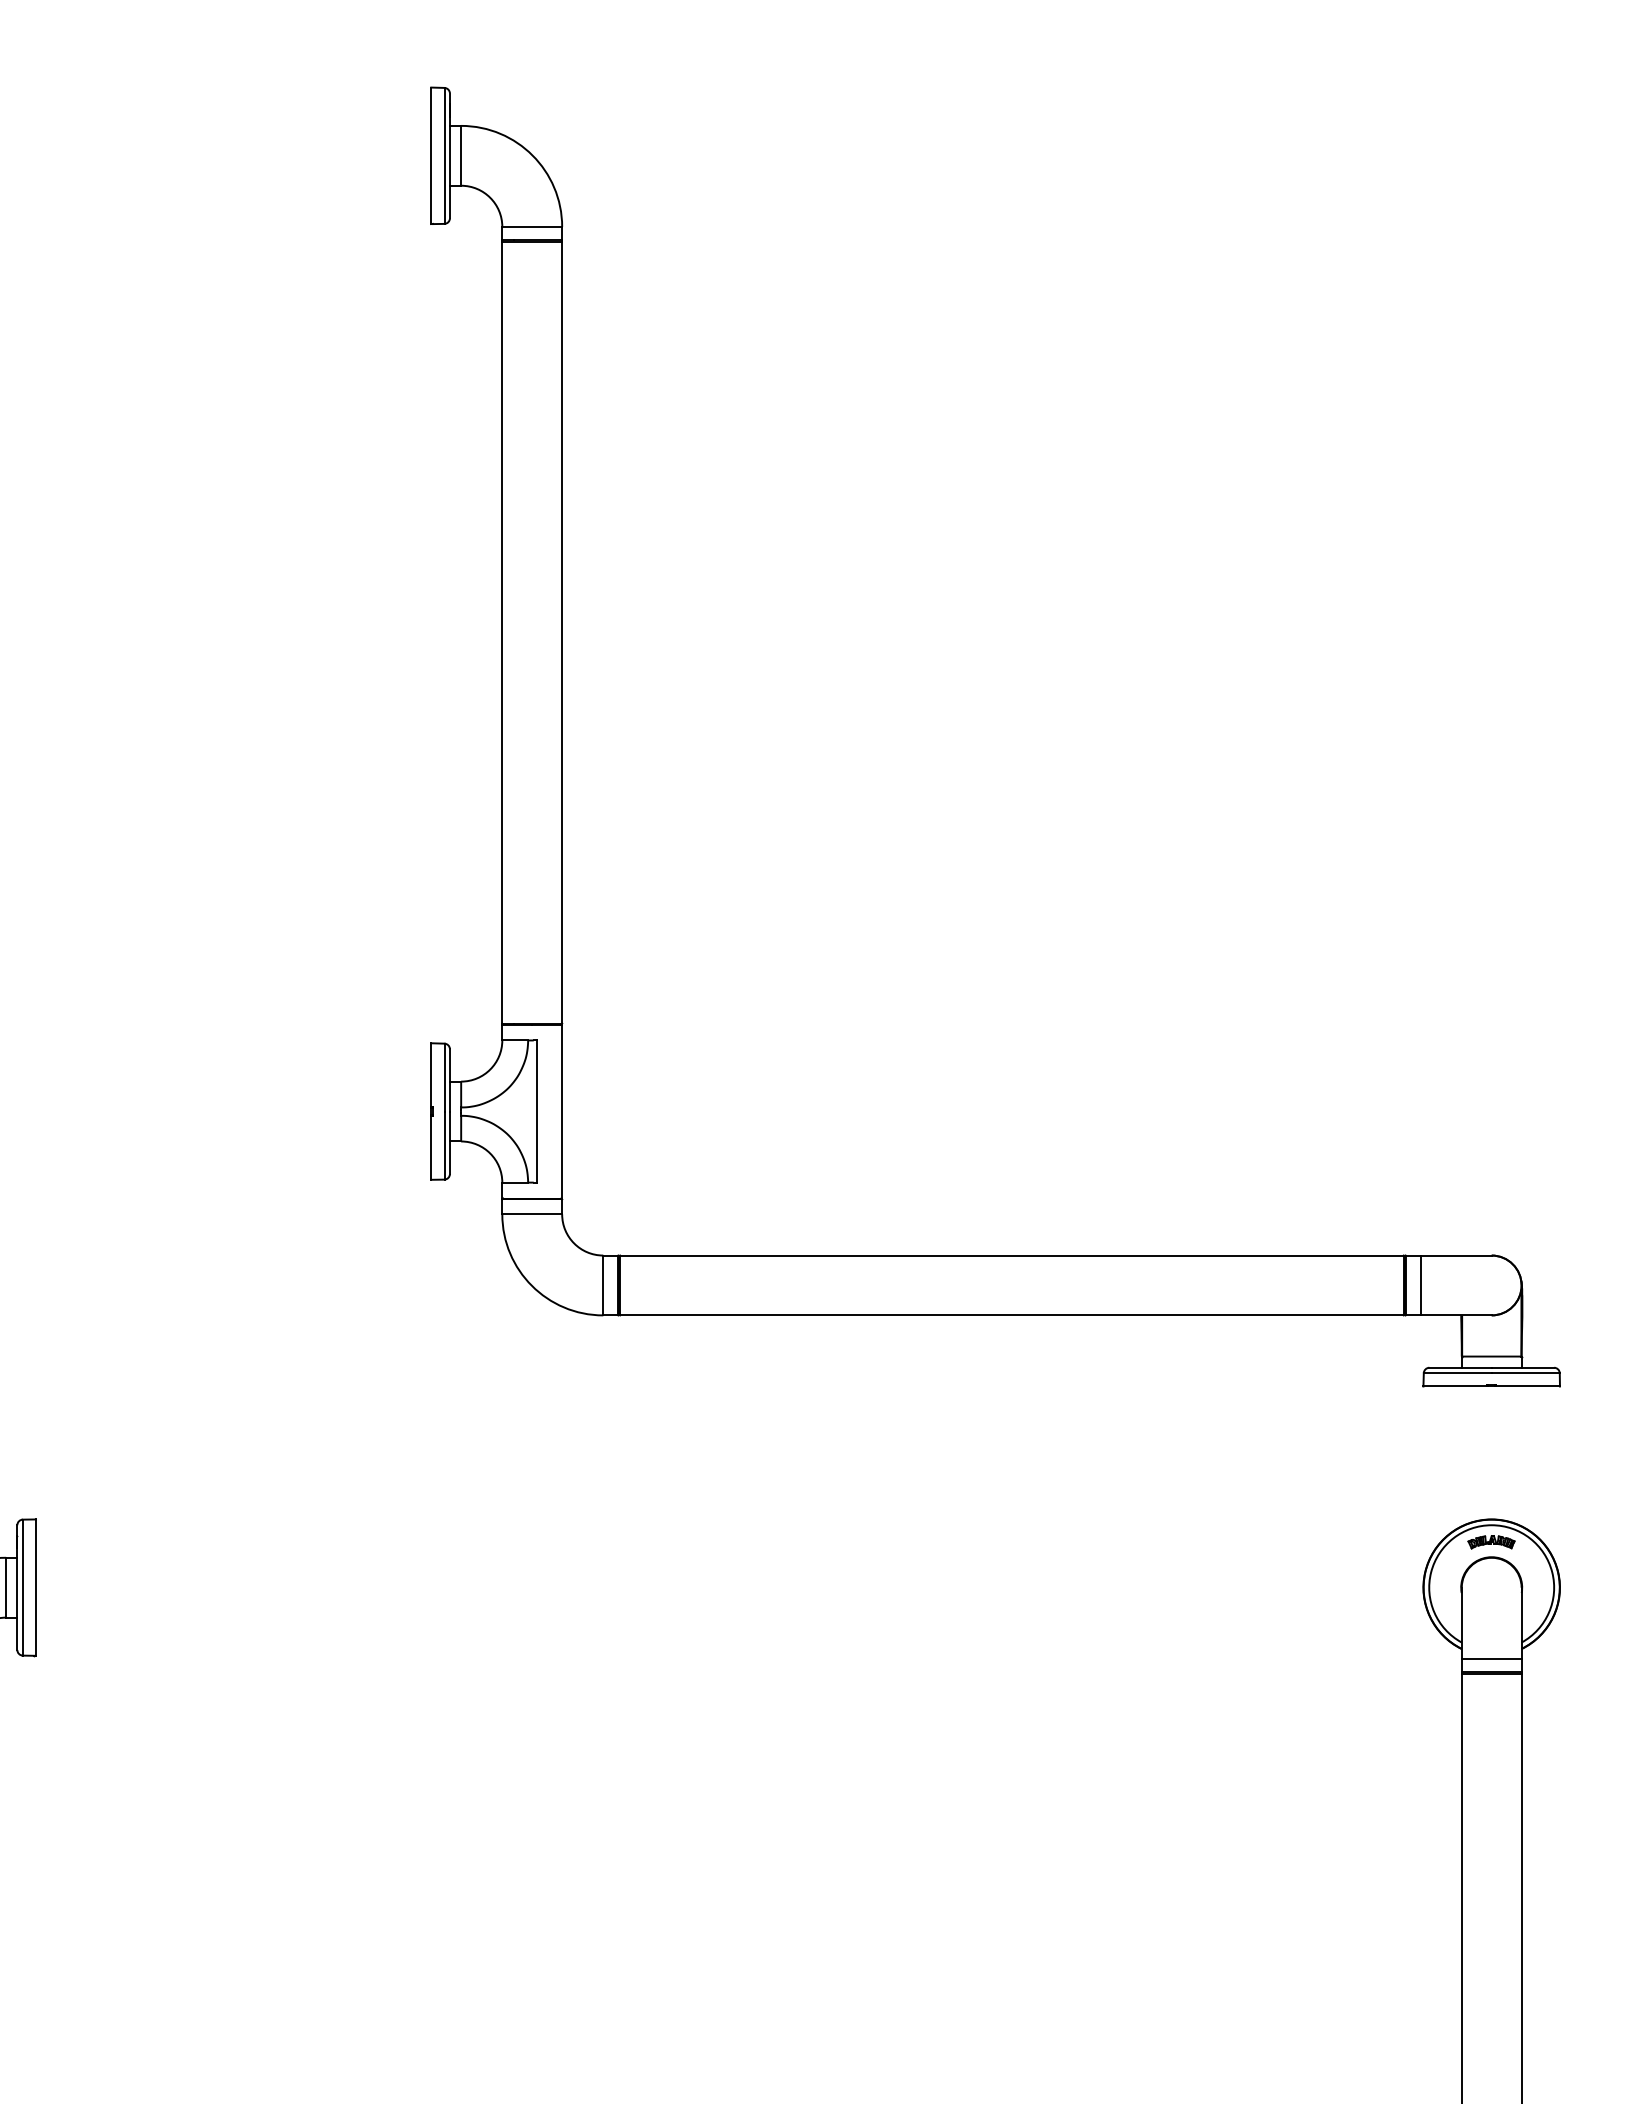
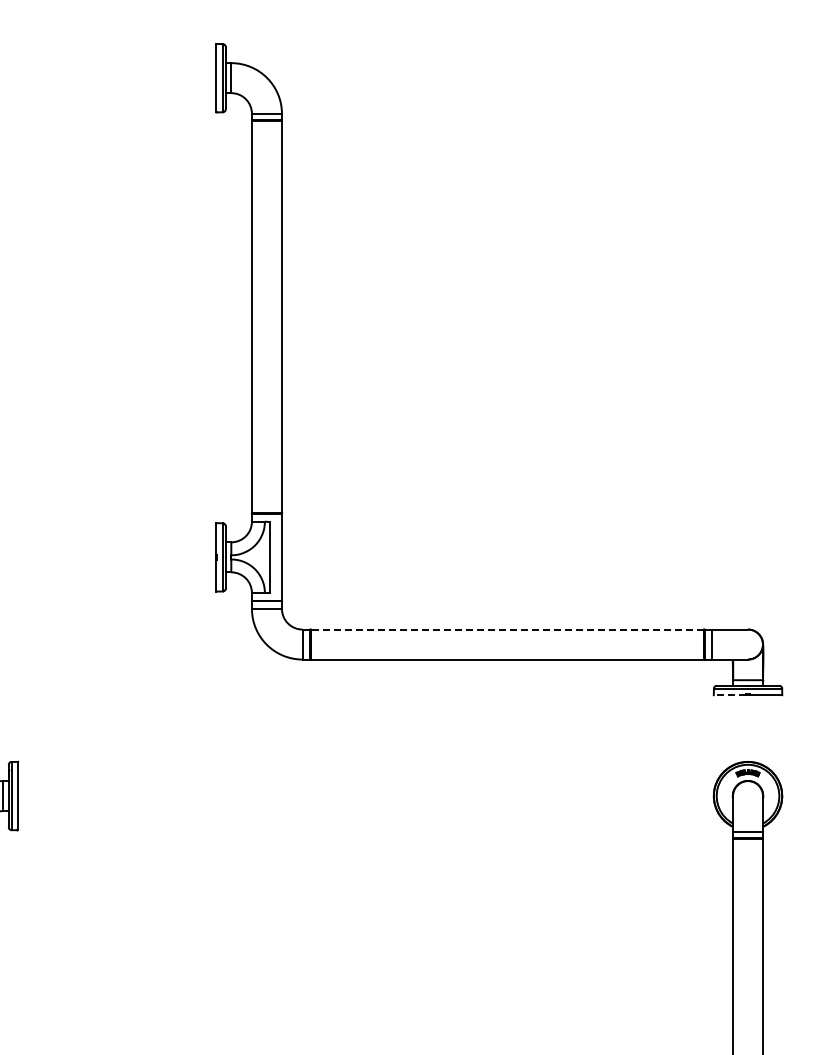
line: (1011, 1255) -> (507, 629), solid -> dashed
line: (1454, 1387) -> (729, 695), solid -> dashed

